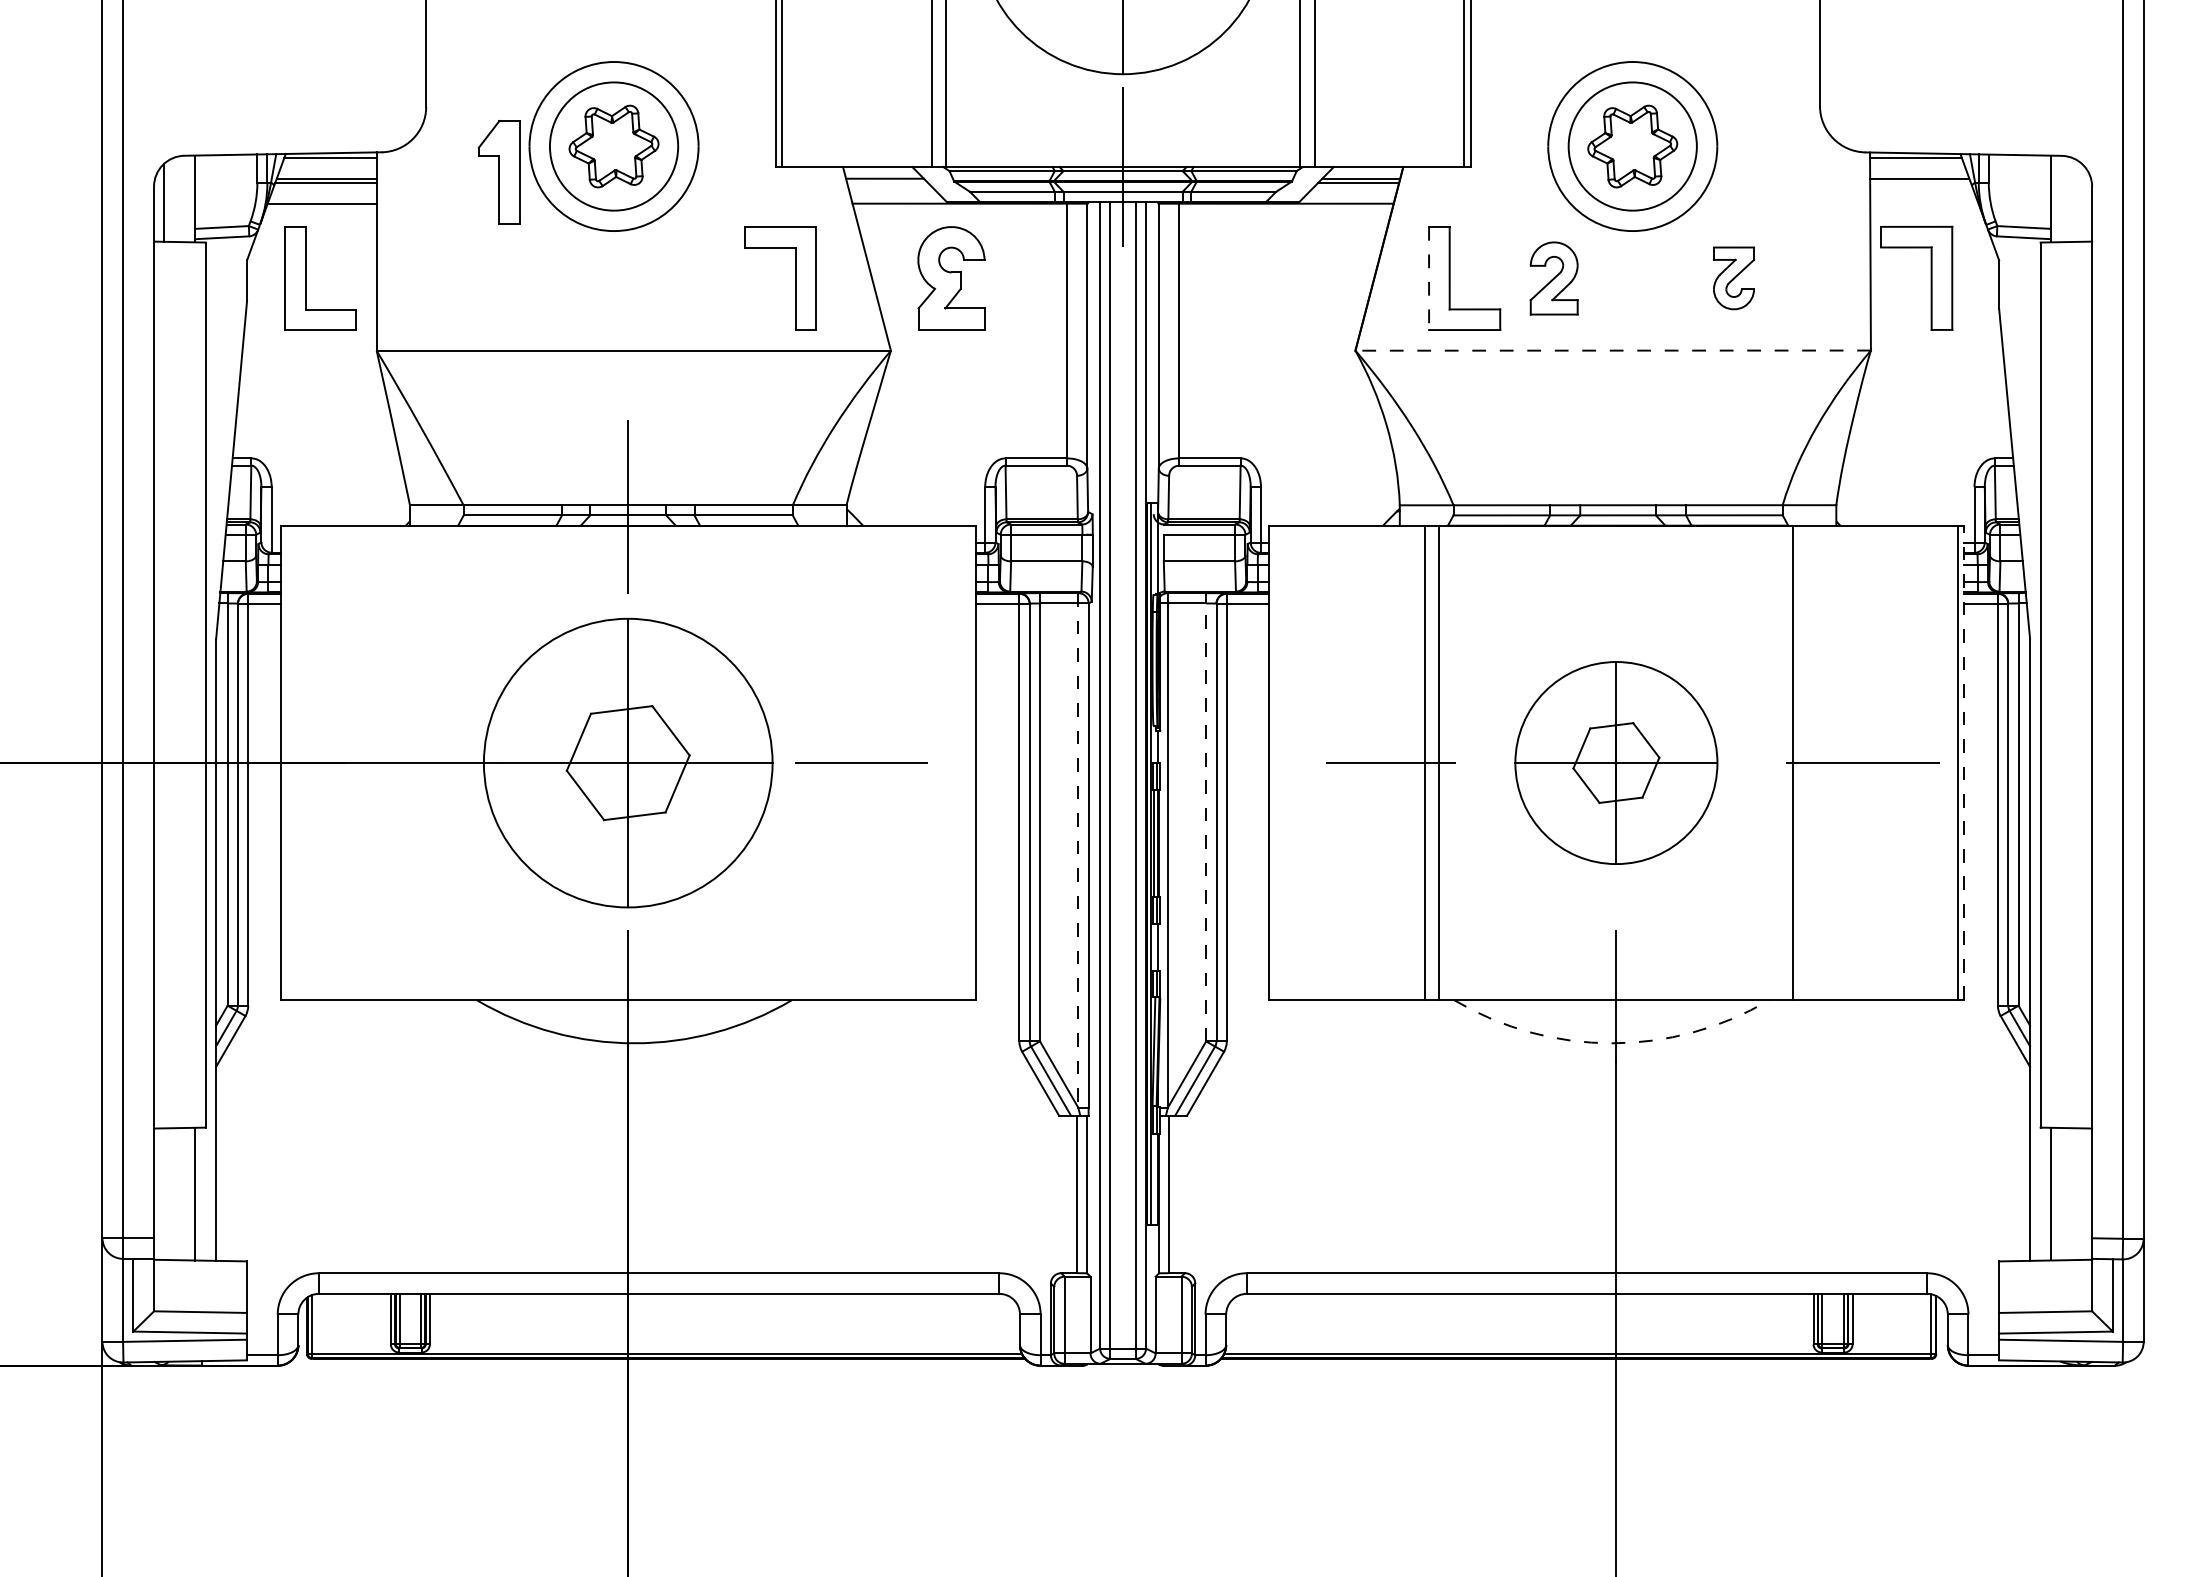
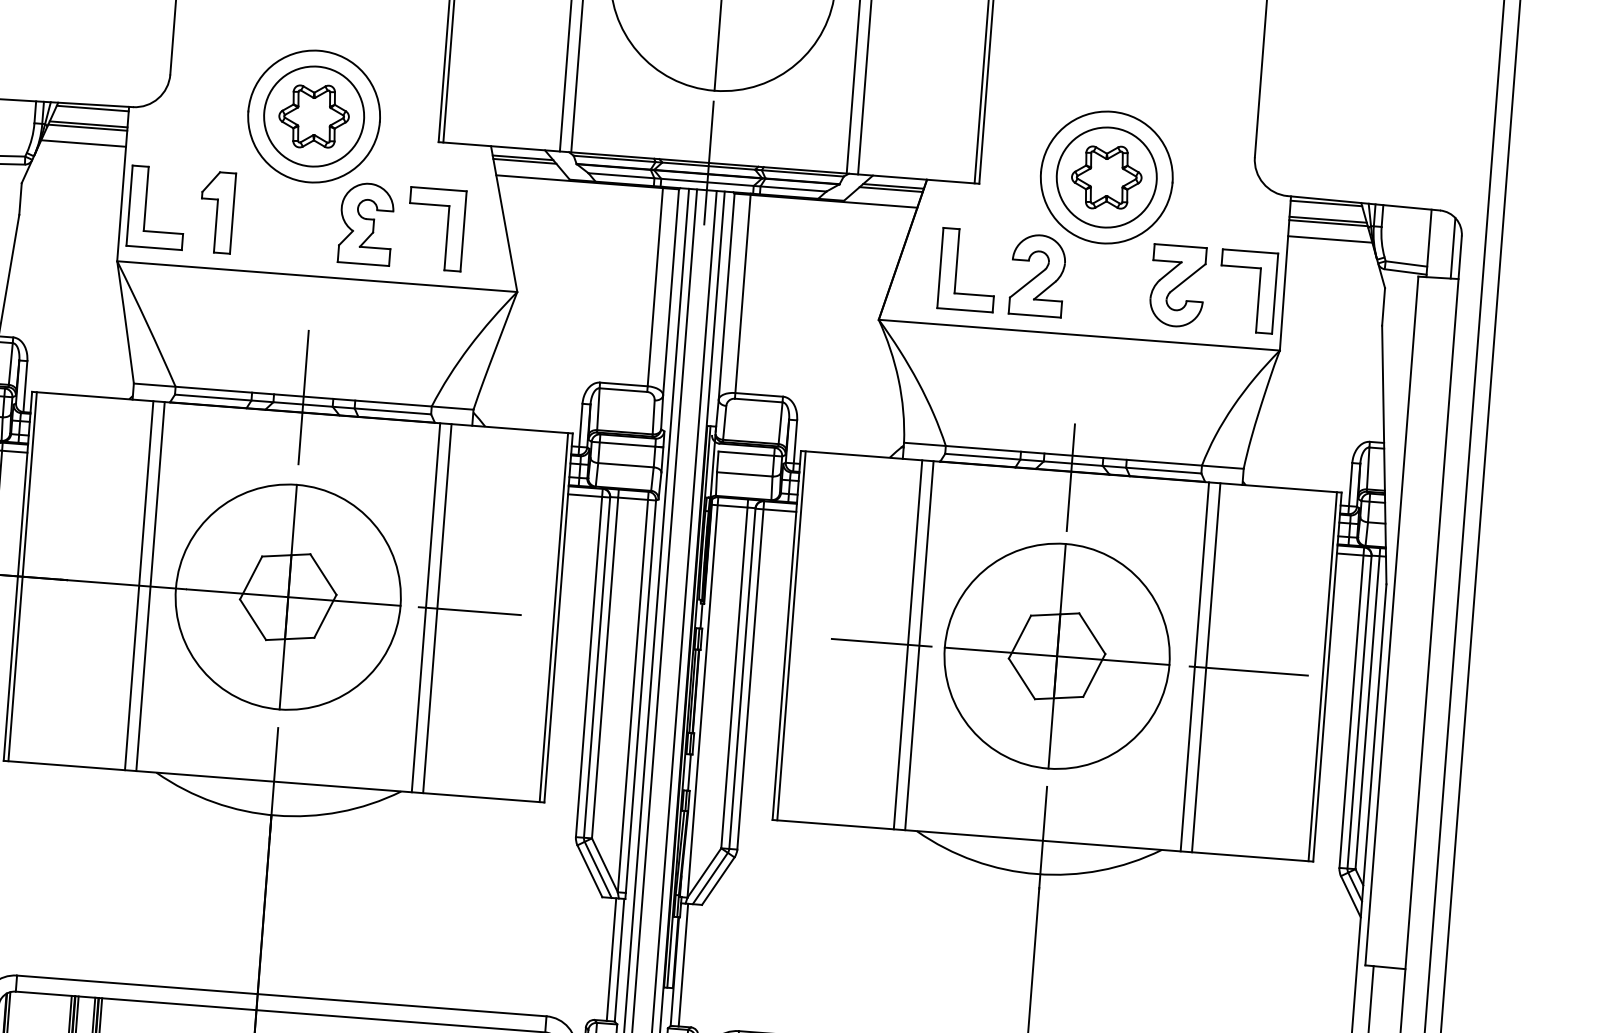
part: (498, 172) -> (216, 212), moved
line: (887, 183) -> (524, 161), added
line: (1920, 183) -> (1328, 223), added
line: (2082, 202) -> (1453, 248), added
line: (1924, 203) -> (1330, 239), added
part: (1930, 277) -> (1258, 291), moved
part: (306, 278) -> (146, 206), moved
part: (951, 278) -> (366, 223), moved
line: (1429, 278) -> (940, 268), dashed -> solid
part: (1553, 278) -> (1037, 275), size x1.43
part: (1733, 278) -> (1177, 286), size x1.67
line: (1613, 350) -> (1079, 335), dashed -> solid
line: (1616, 533) -> (1070, 477), added
line: (1274, 762) -> (791, 635), added
part: (1616, 762) -> (1057, 655), size x1.43
line: (1807, 762) -> (1205, 667), added
line: (1963, 762) -> (1327, 676), dashed -> solid
line: (286, 763) -> (22, 577), added
line: (436, 763) -> (139, 585), added
line: (451, 763) -> (150, 586), added
line: (805, 763) -> (426, 608), added
line: (819, 763) -> (437, 608), added
line: (969, 763) -> (553, 617), added
line: (1206, 816) -> (735, 673), dashed -> solid
line: (1078, 850) -> (633, 692), dashed -> solid
arc: (1611, 1043) -> (1036, 874), dashed -> solid

